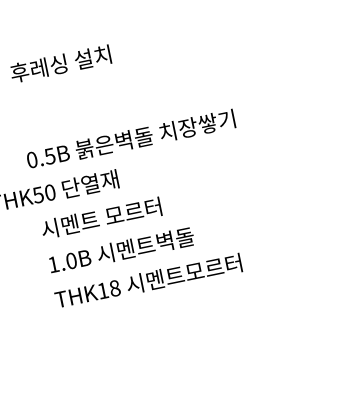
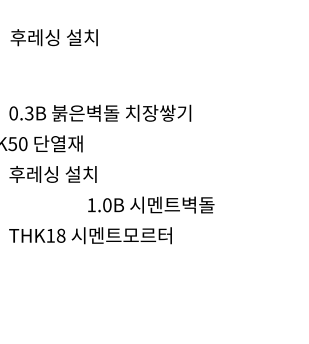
text: (50, 155) -> (29, 112), 0.5B -> 0.3B
text: (101, 218) -> (61, 174), 시멘트 모르터 -> 후레싱 설치
text: (121, 249) -> (151, 204), moved

